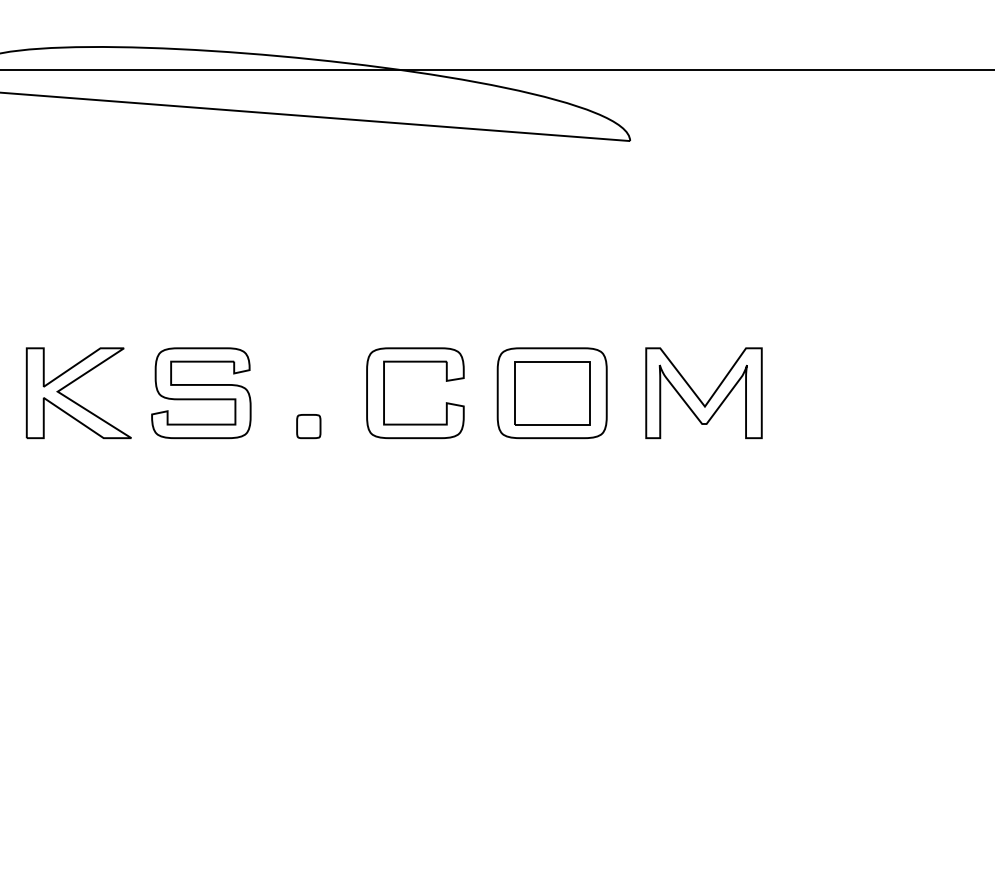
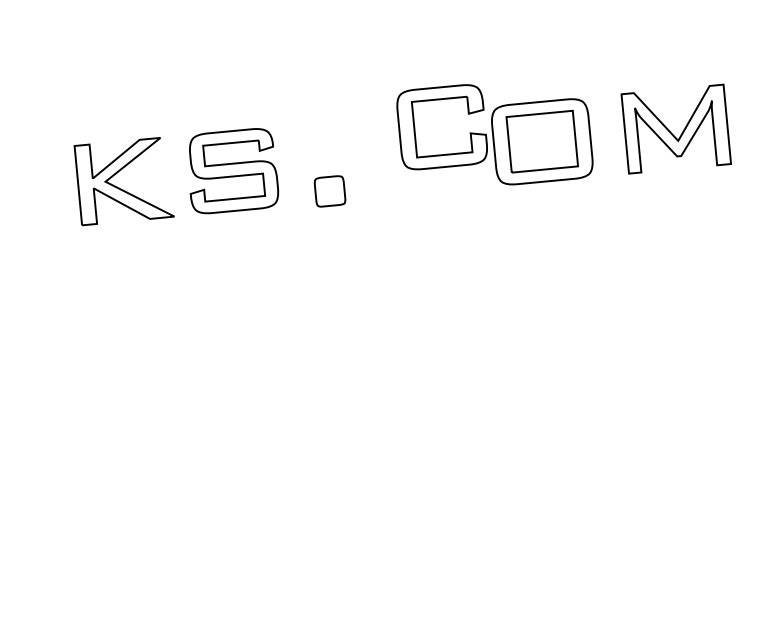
part: (415, 423) -> (444, 153), moved
part: (308, 426) -> (329, 191), size x1.4

